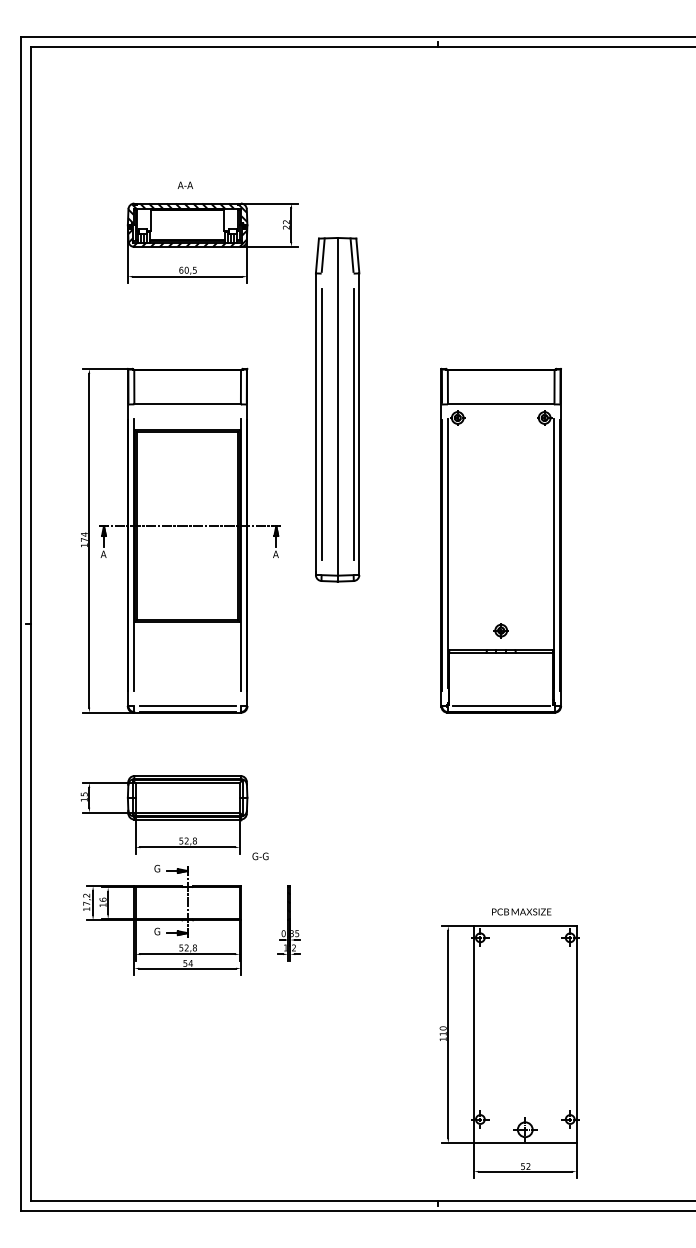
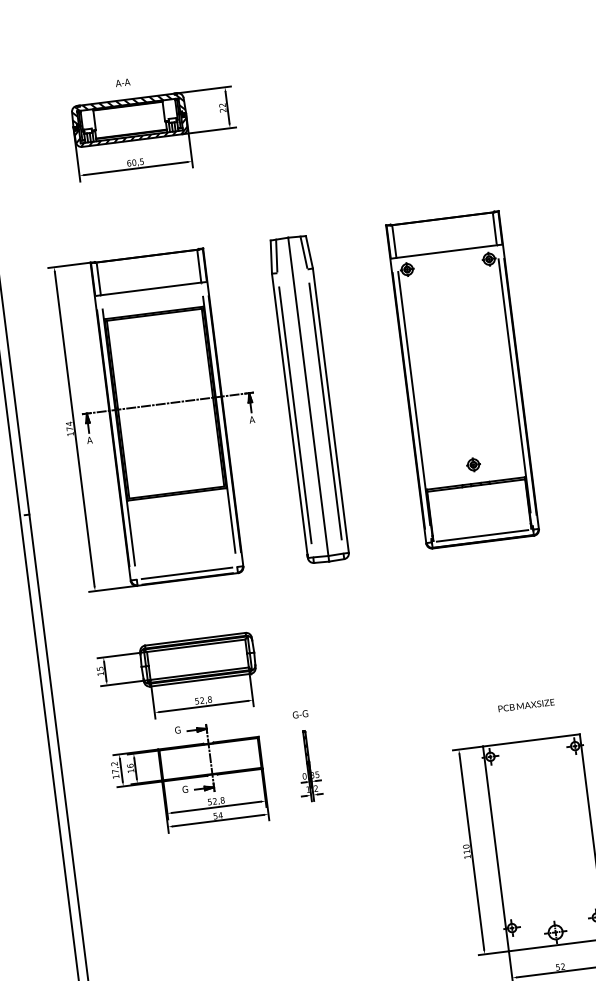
part: (337, 409) -> (308, 399), moved
text: (260, 856) -> (300, 714), moved
text: (521, 911) -> (526, 705), moved

